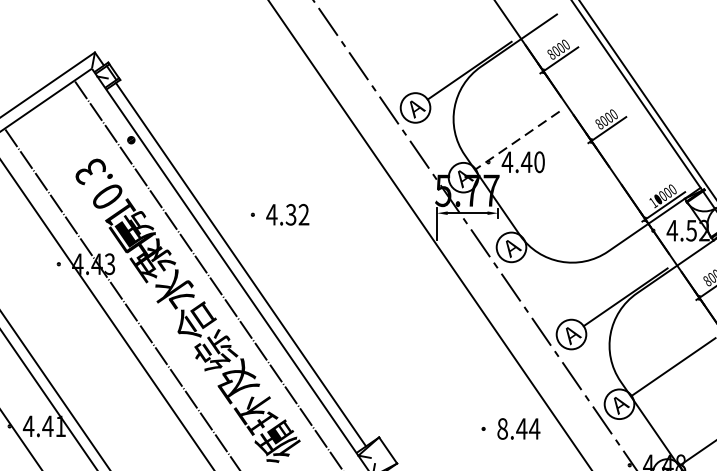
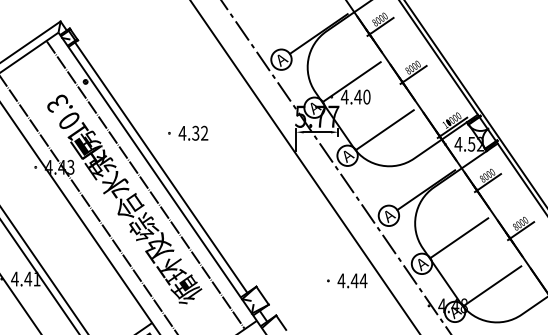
line: (517, 141) -> (351, 82), dashed -> solid
line: (565, 210) -> (384, 130), added
text: (502, 428) -> (341, 280), 8.44 -> 4.44

